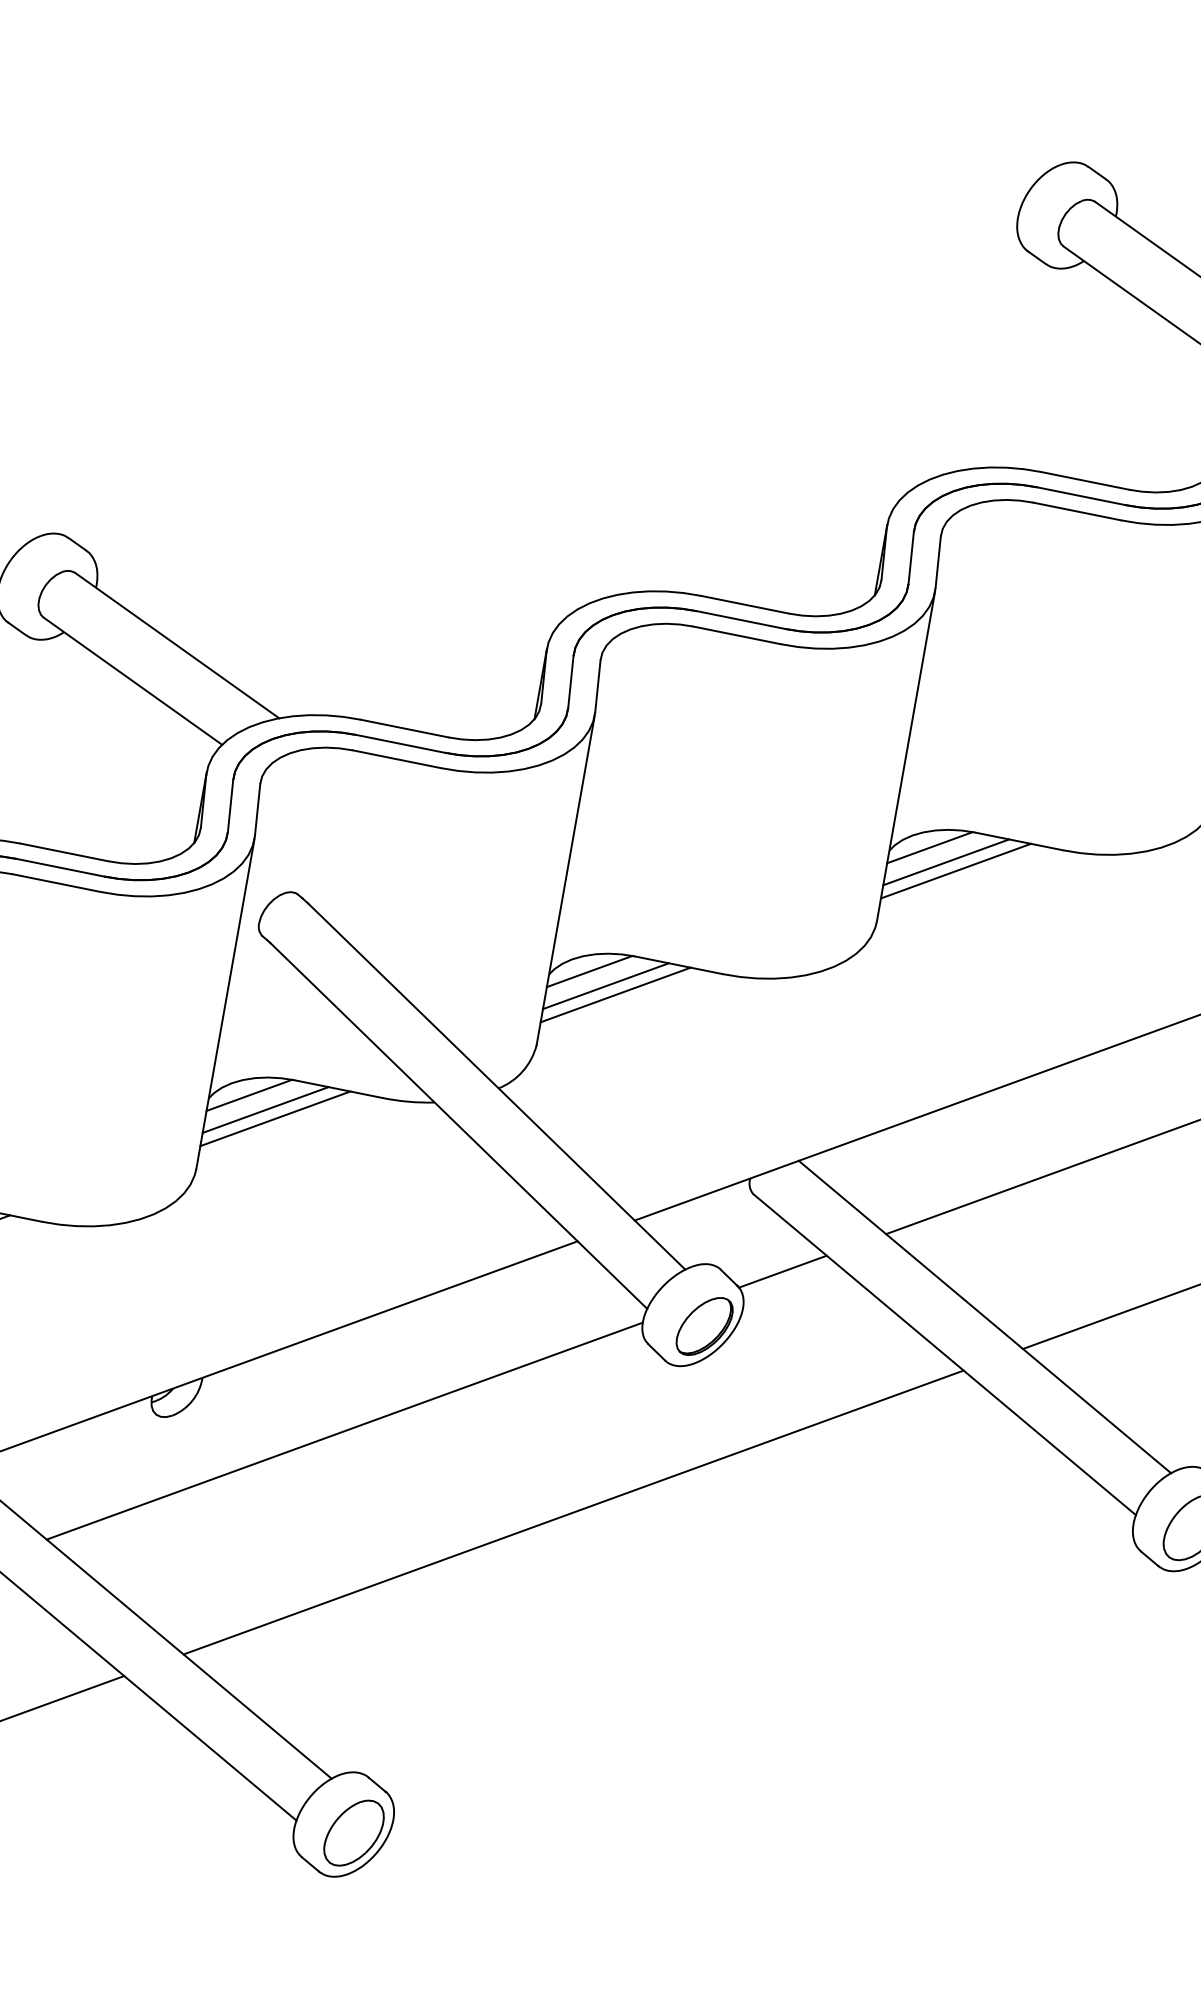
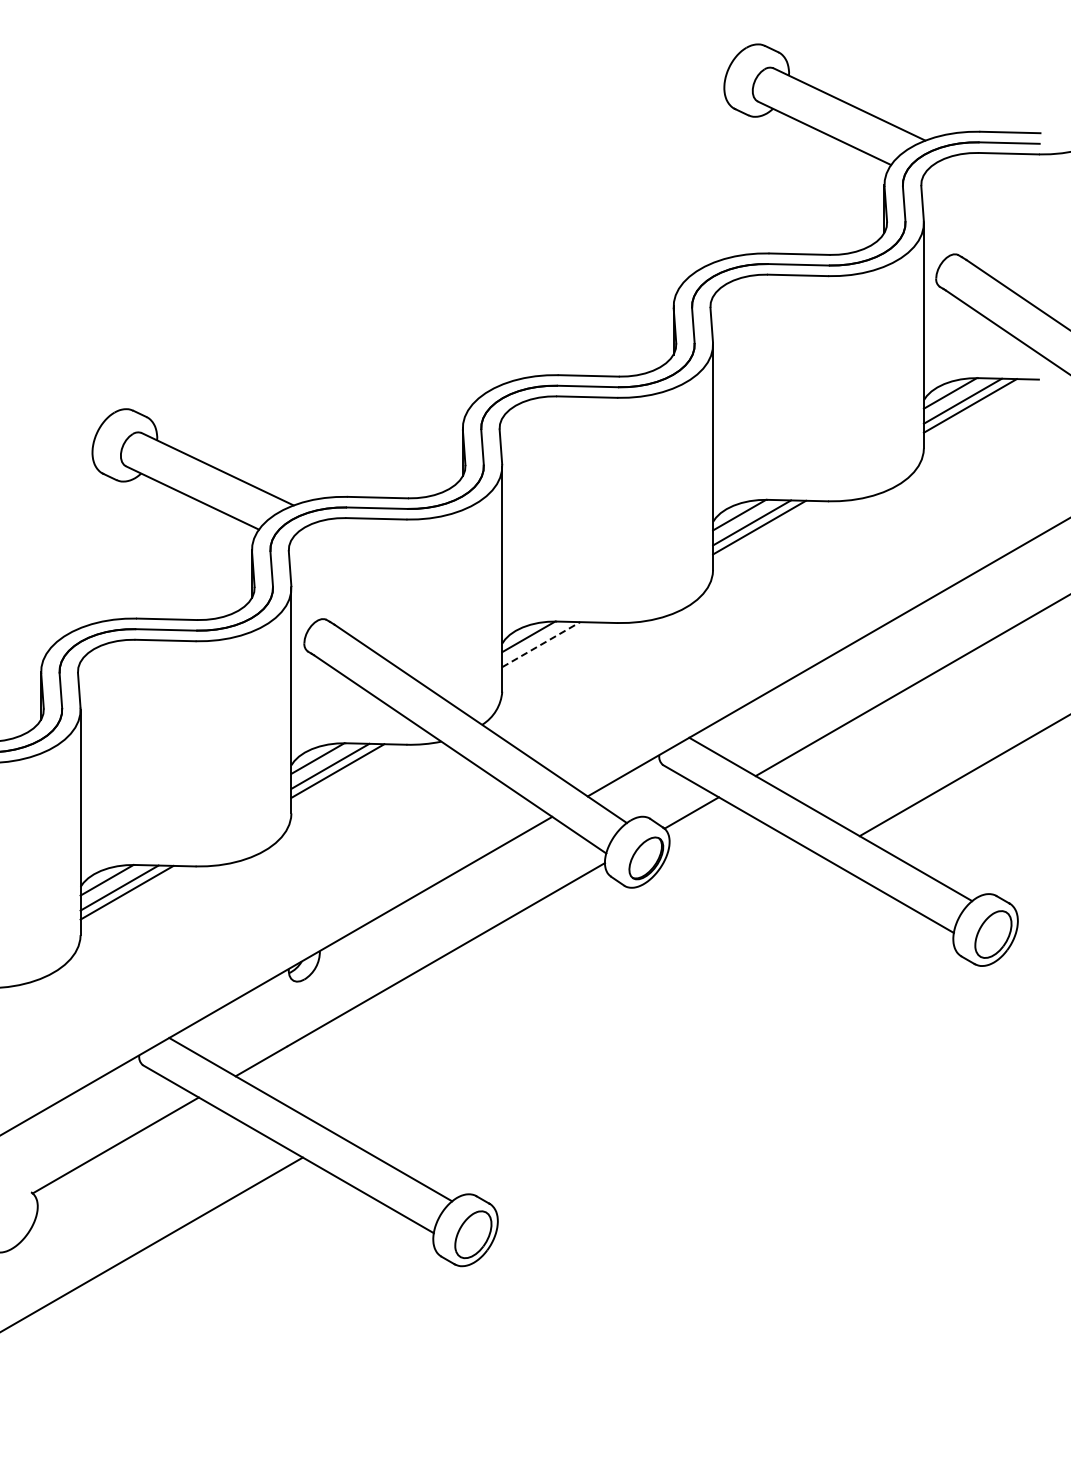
line: (606, 986) -> (541, 644), solid -> dashed
line: (615, 995) -> (548, 649), removed
line: (572, 1511) -> (580, 996), removed

